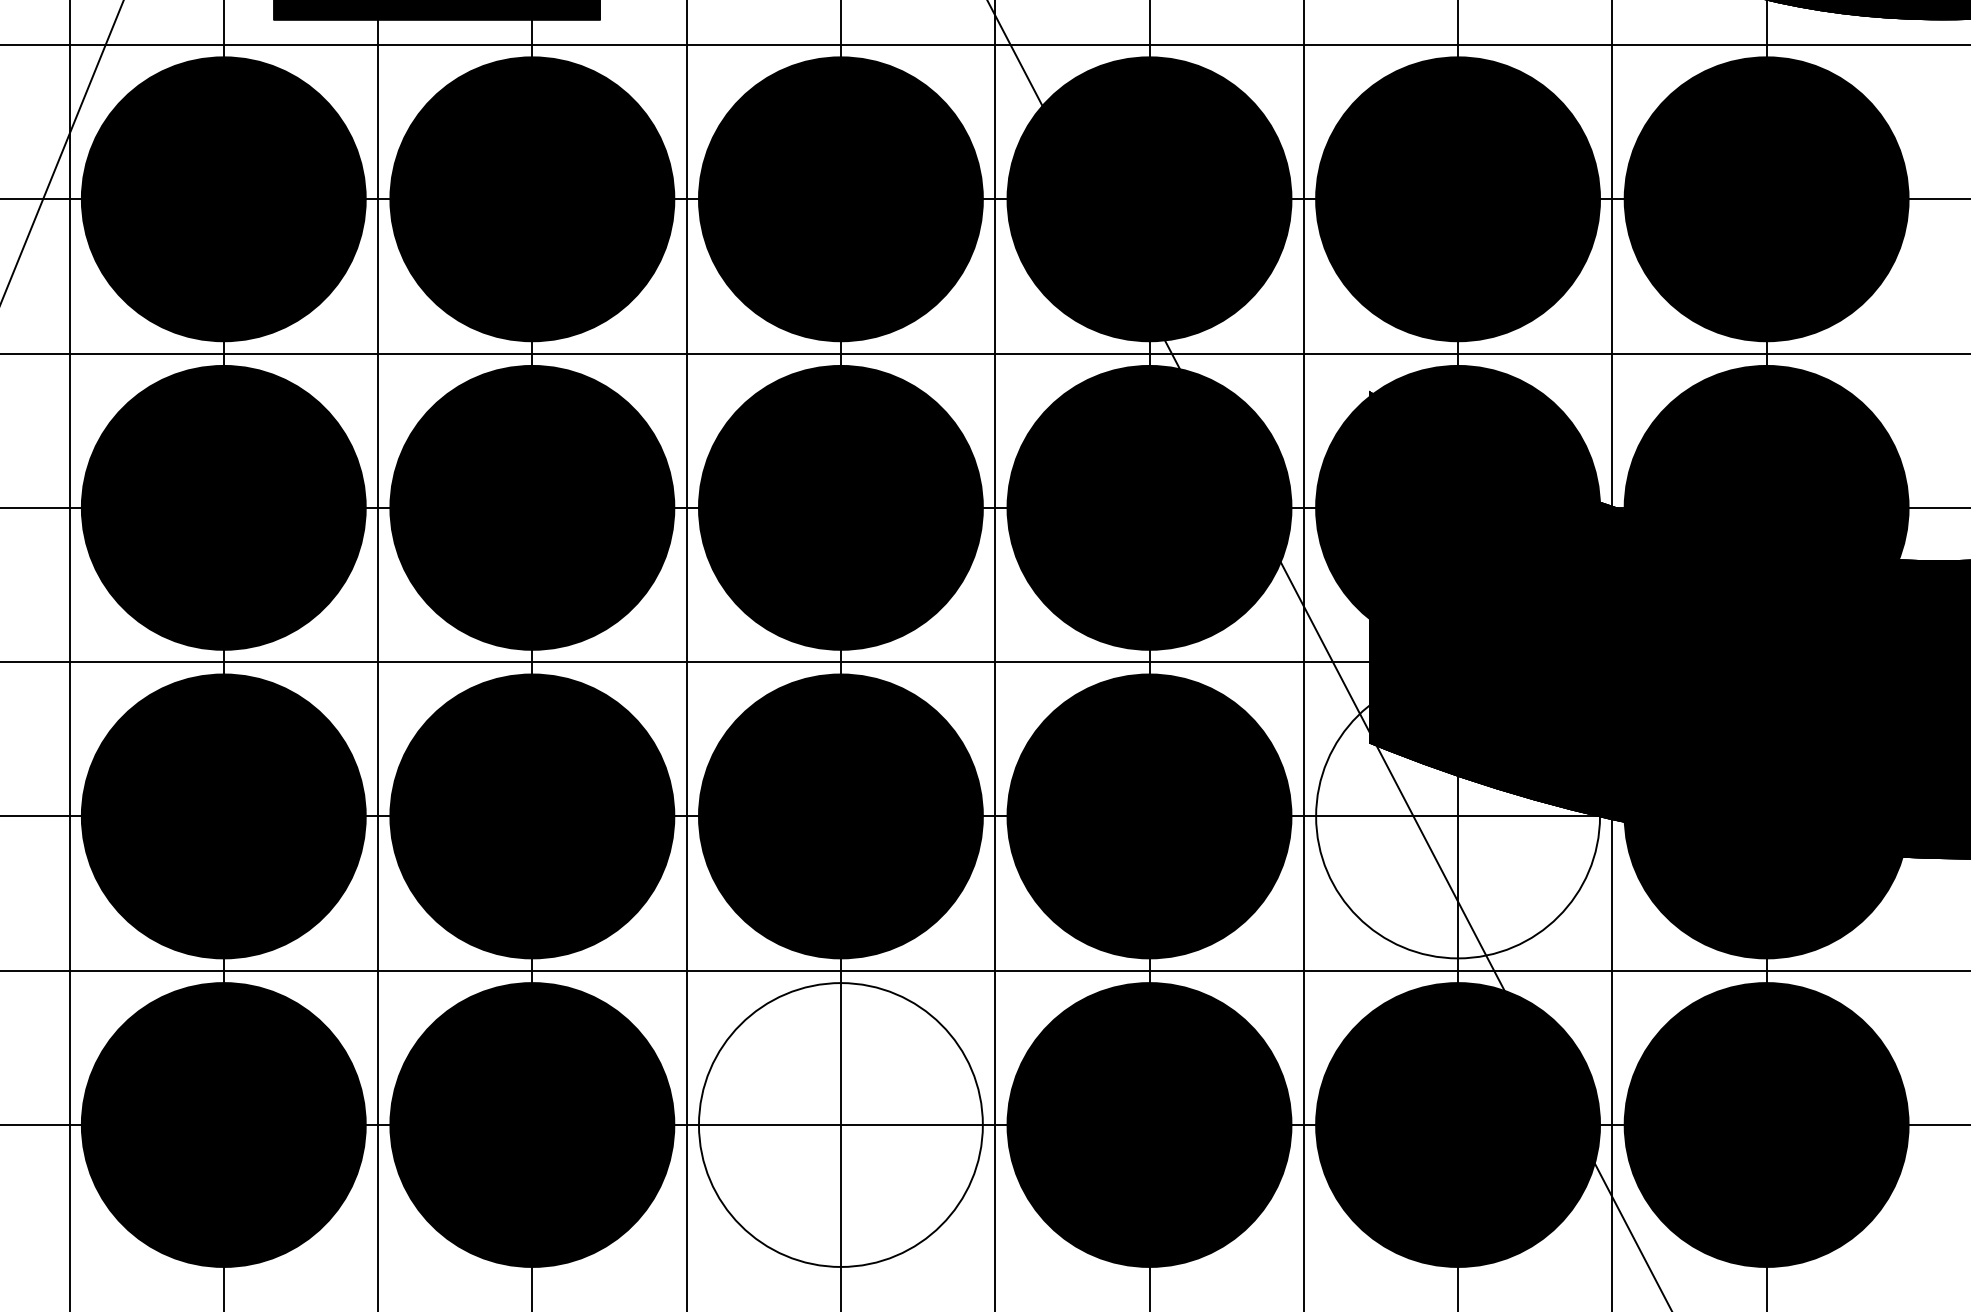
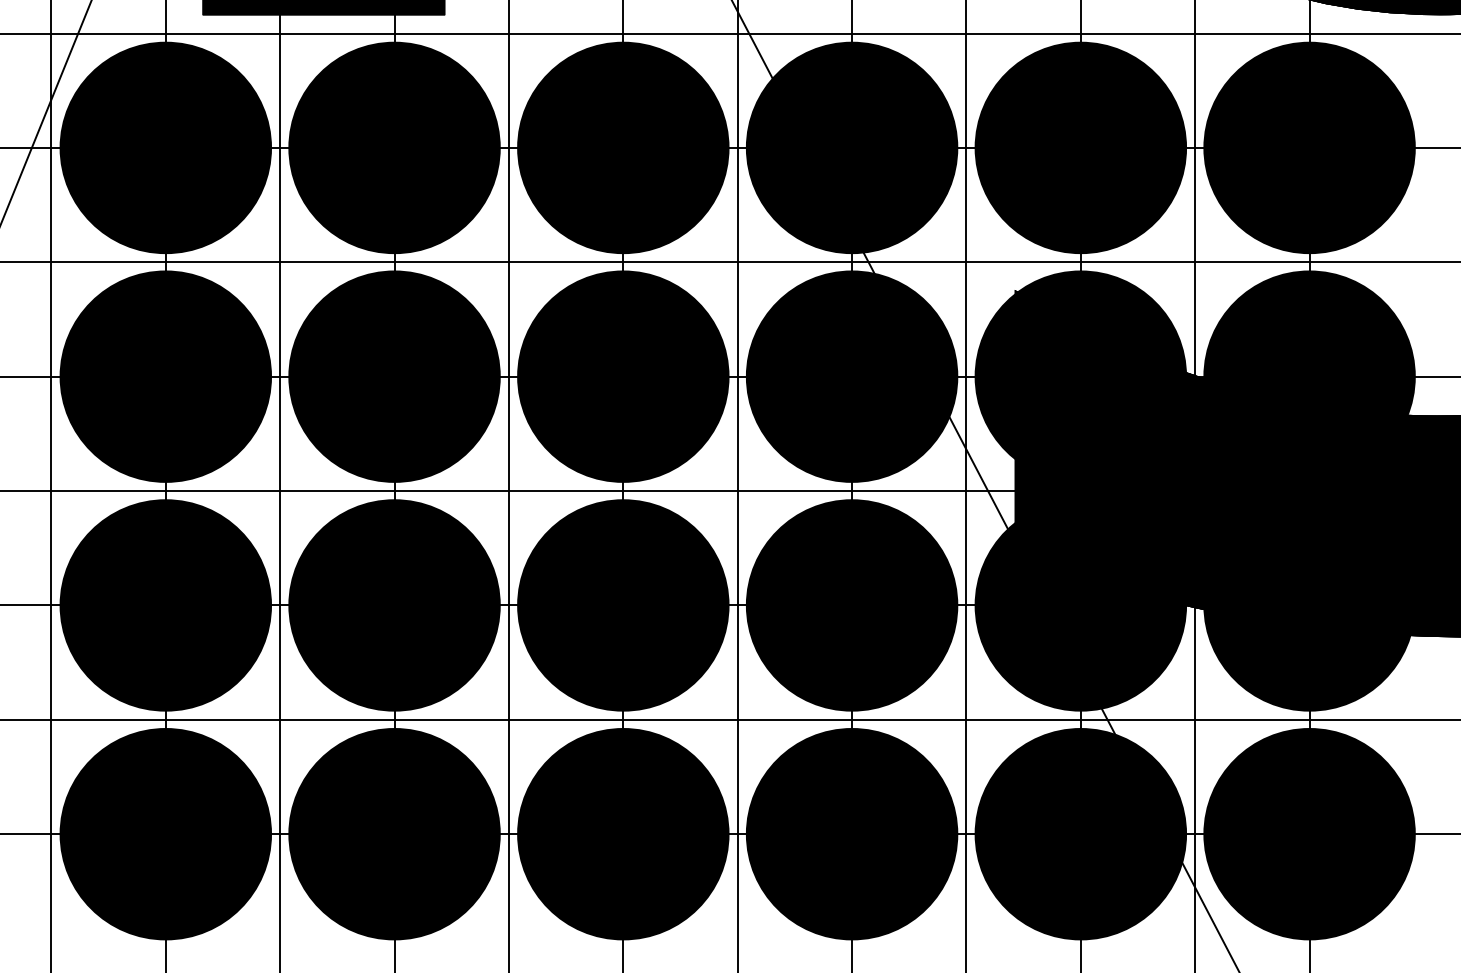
fill: (1457, 816) -> (1080, 605), added
fill: (841, 1124) -> (623, 833), added

